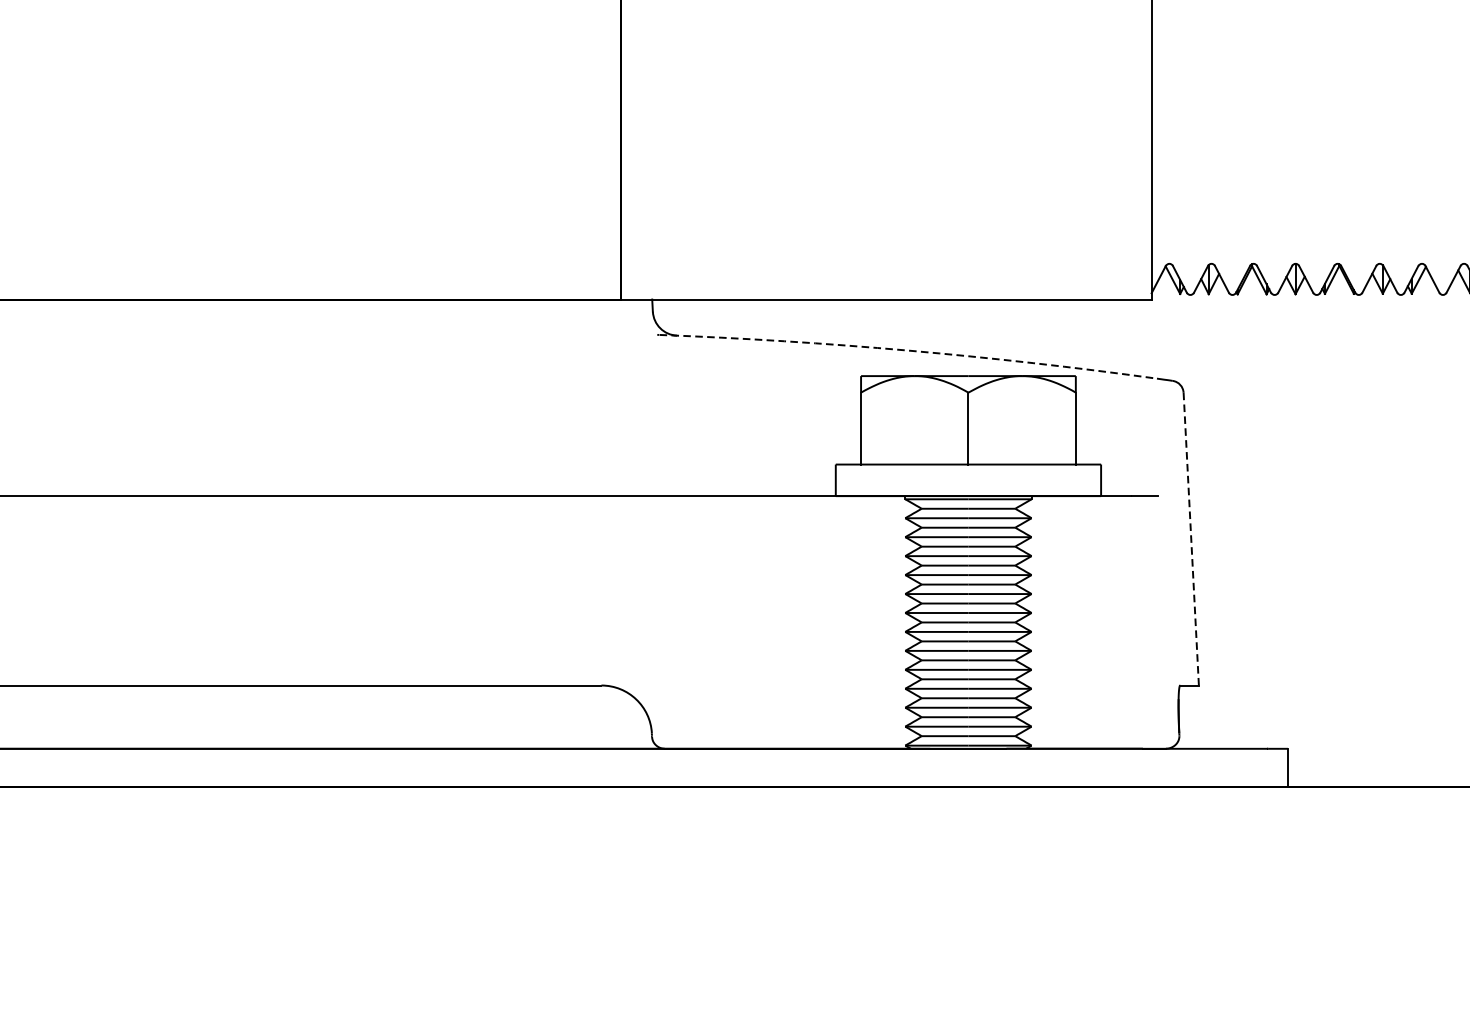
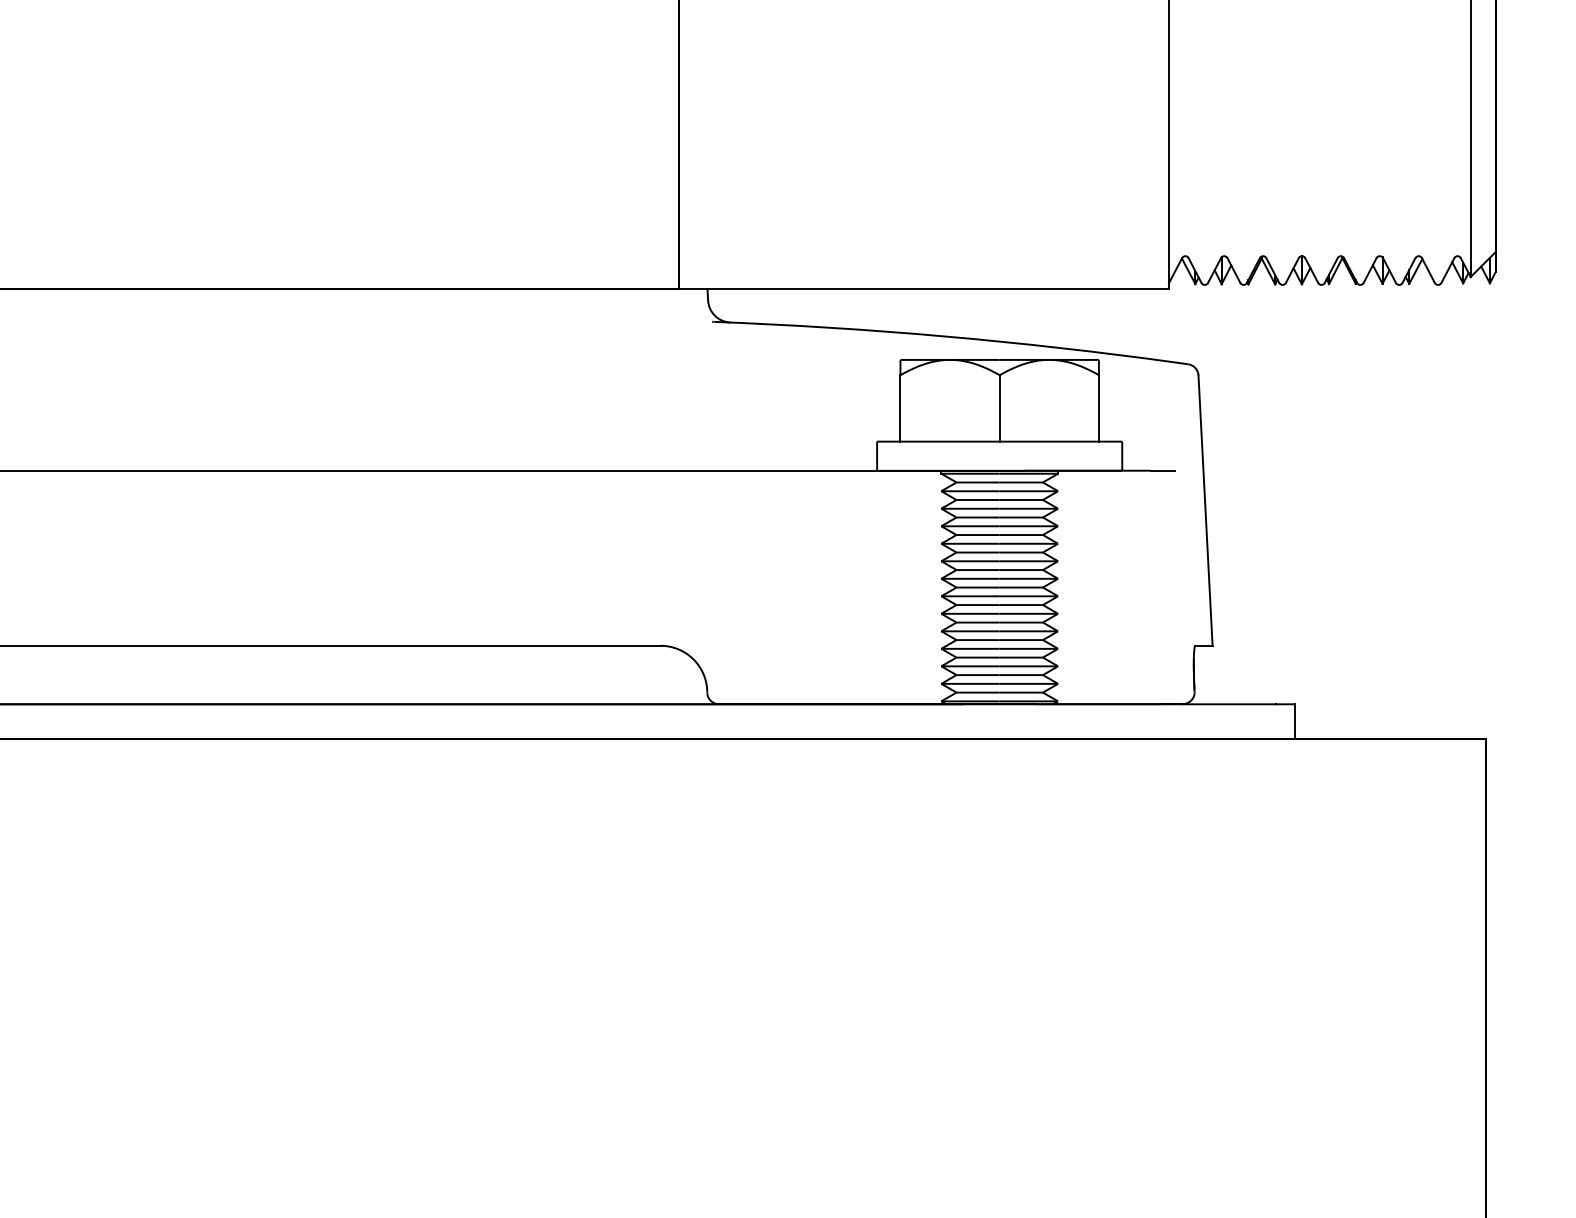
arc: (908, 350) -> (944, 336), dashed -> solid
line: (1191, 539) -> (1205, 510), dashed -> solid

